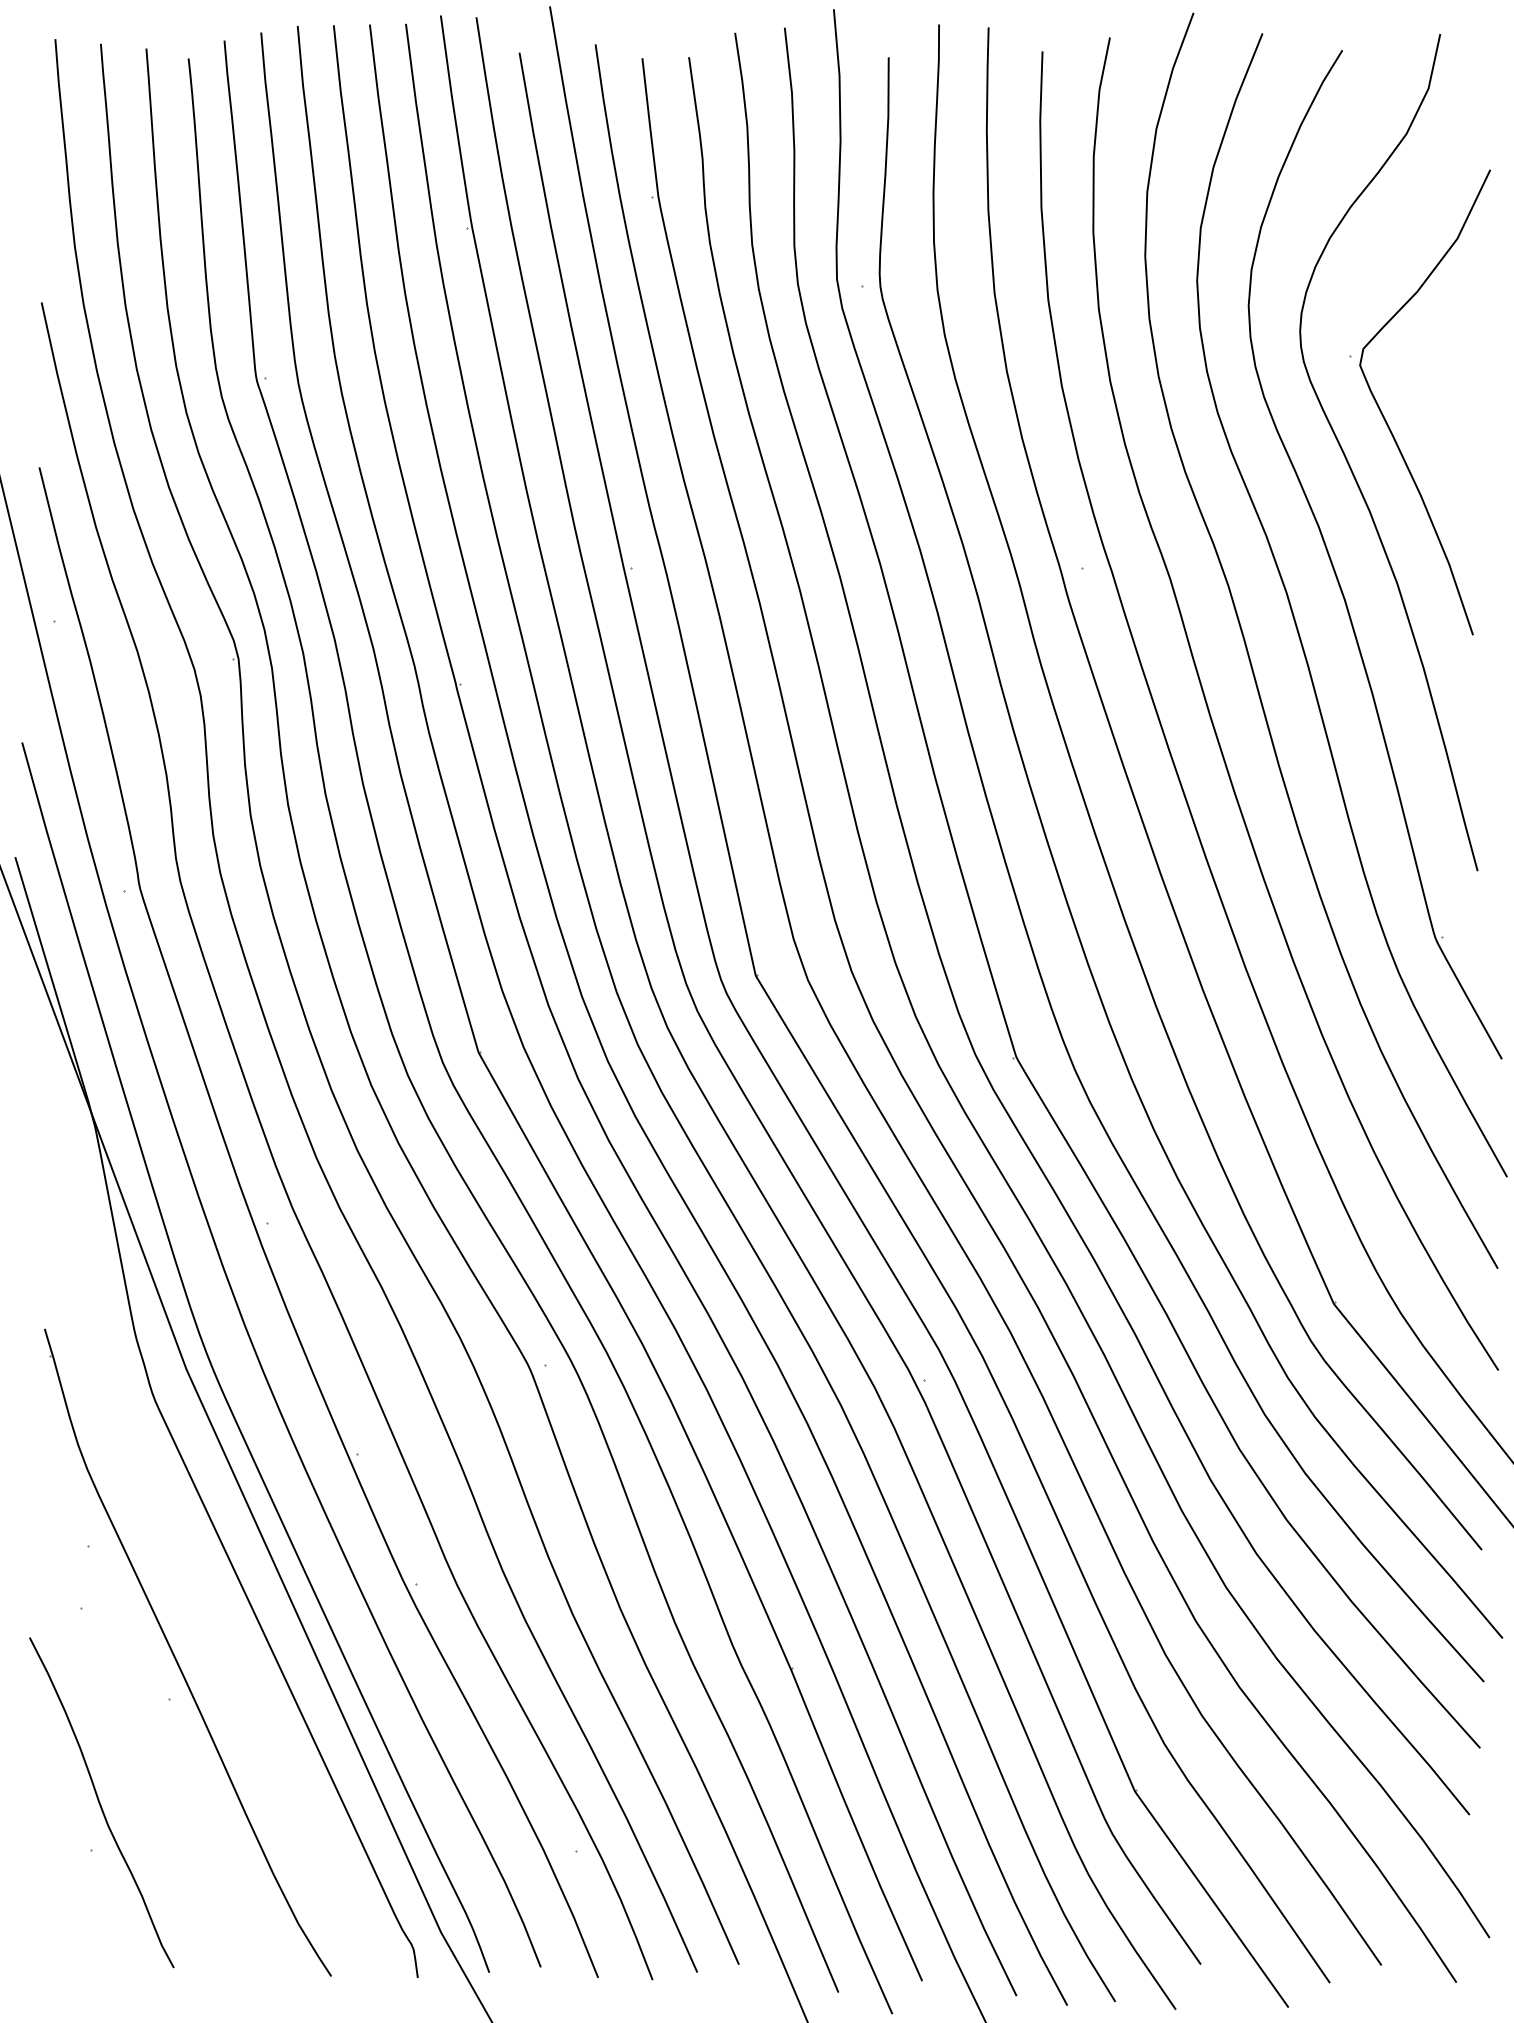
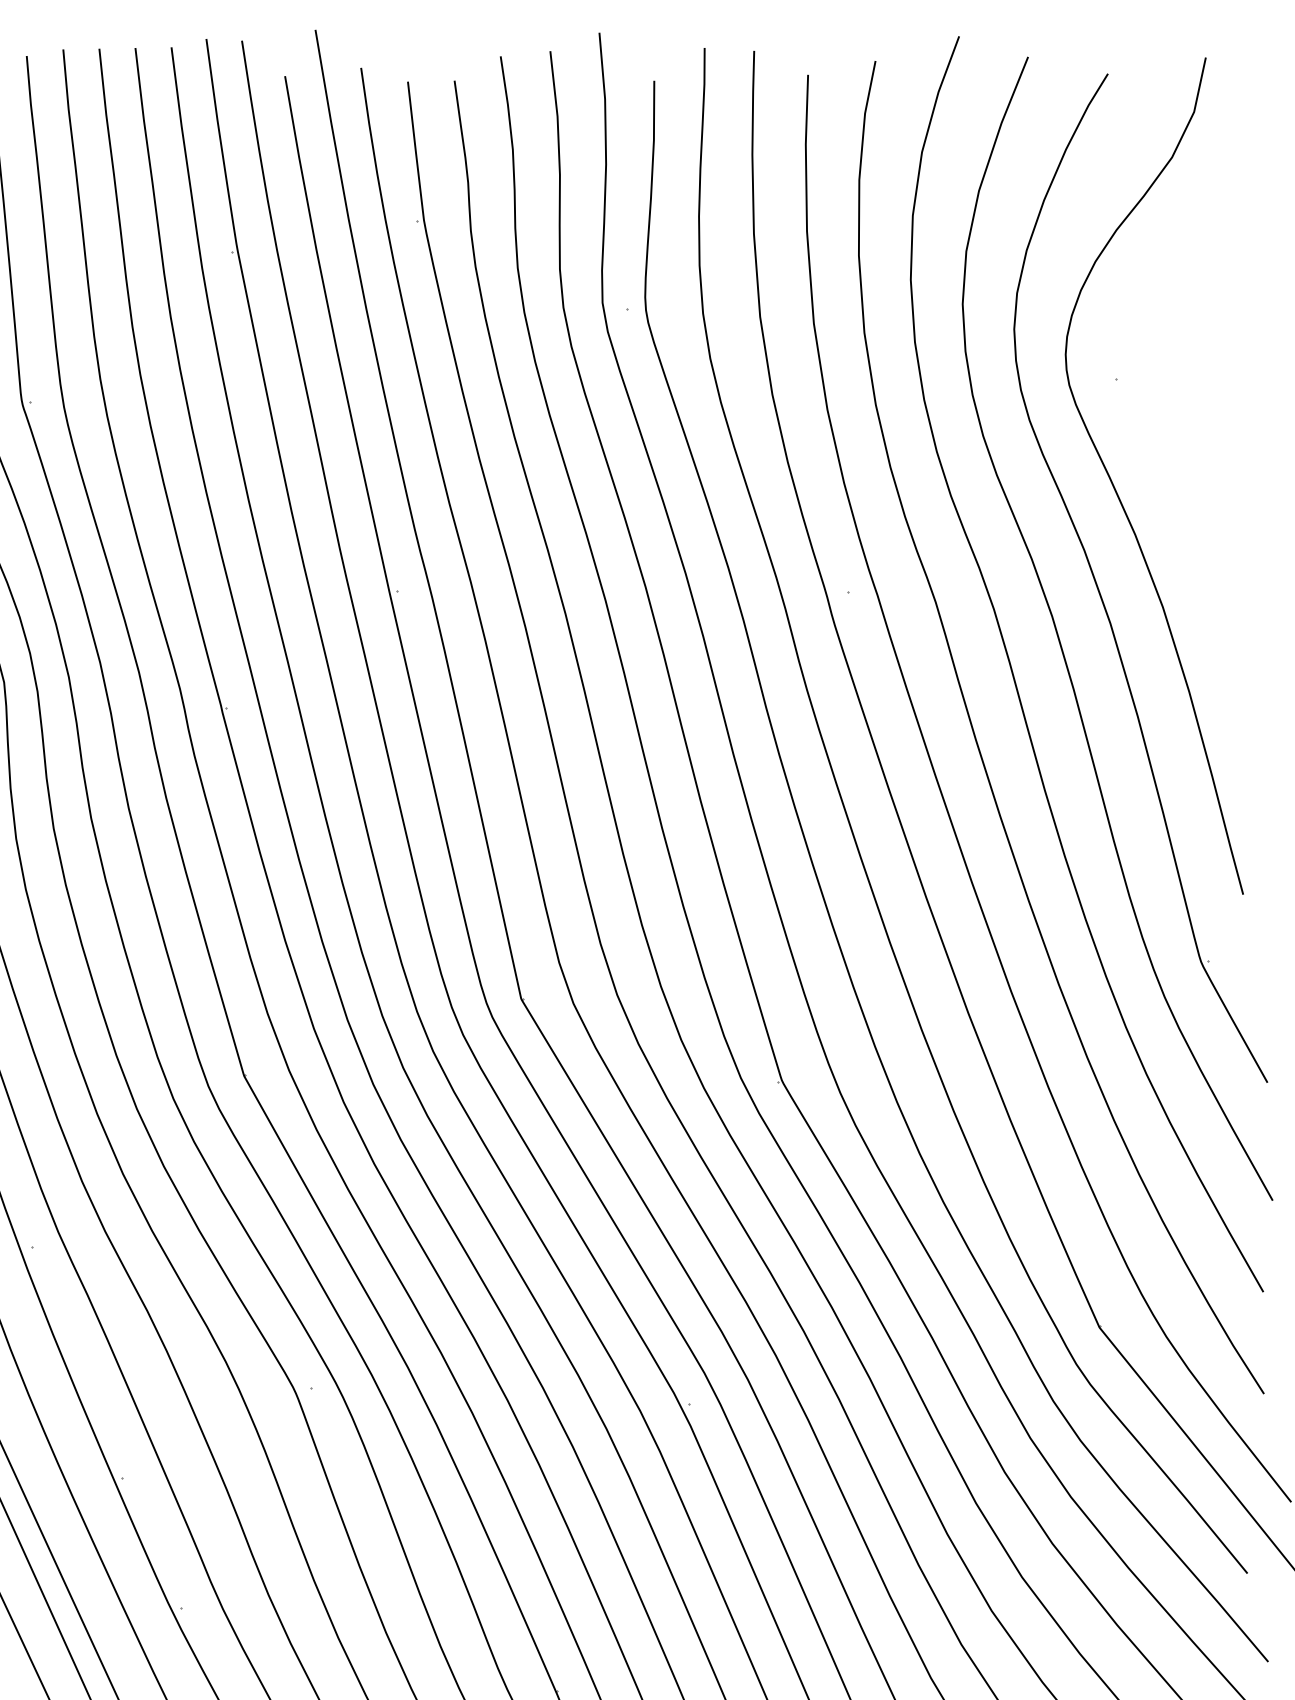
curve: (1386, 420) -> (1152, 443), removed

